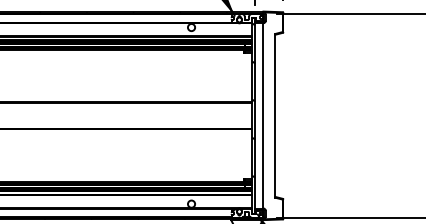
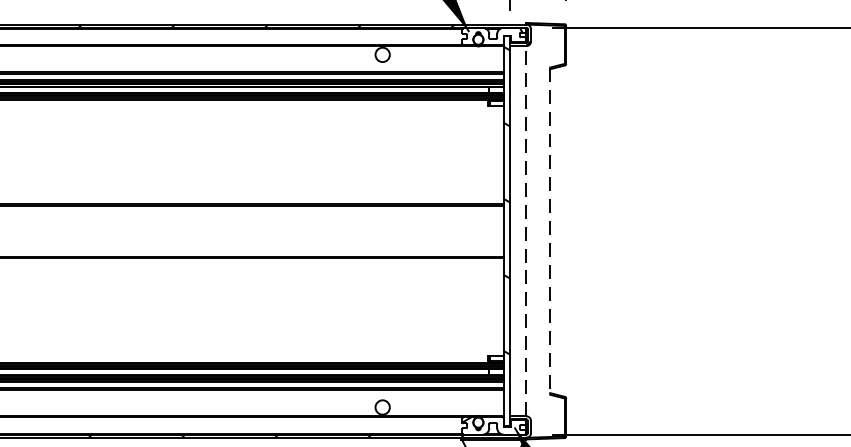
line: (263, 115) -> (526, 230), solid -> dashed
line: (275, 115) -> (550, 230), solid -> dashed

